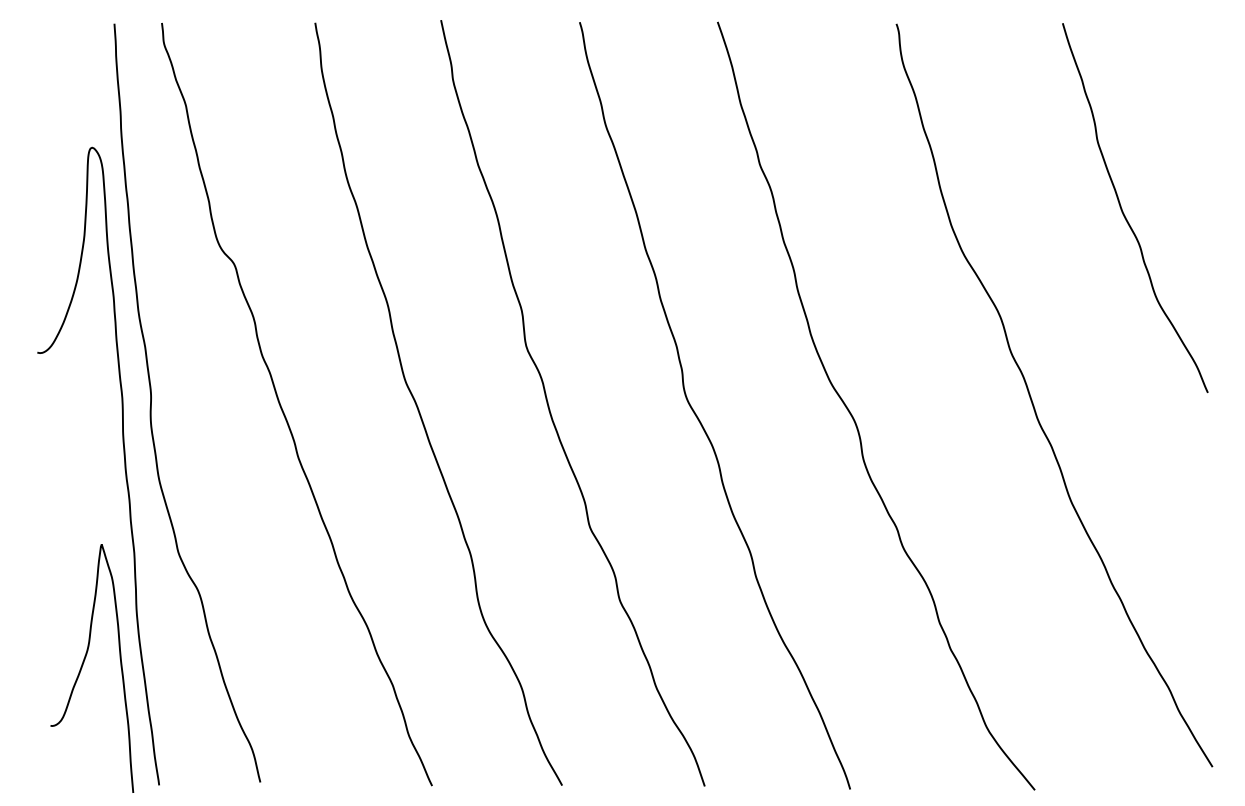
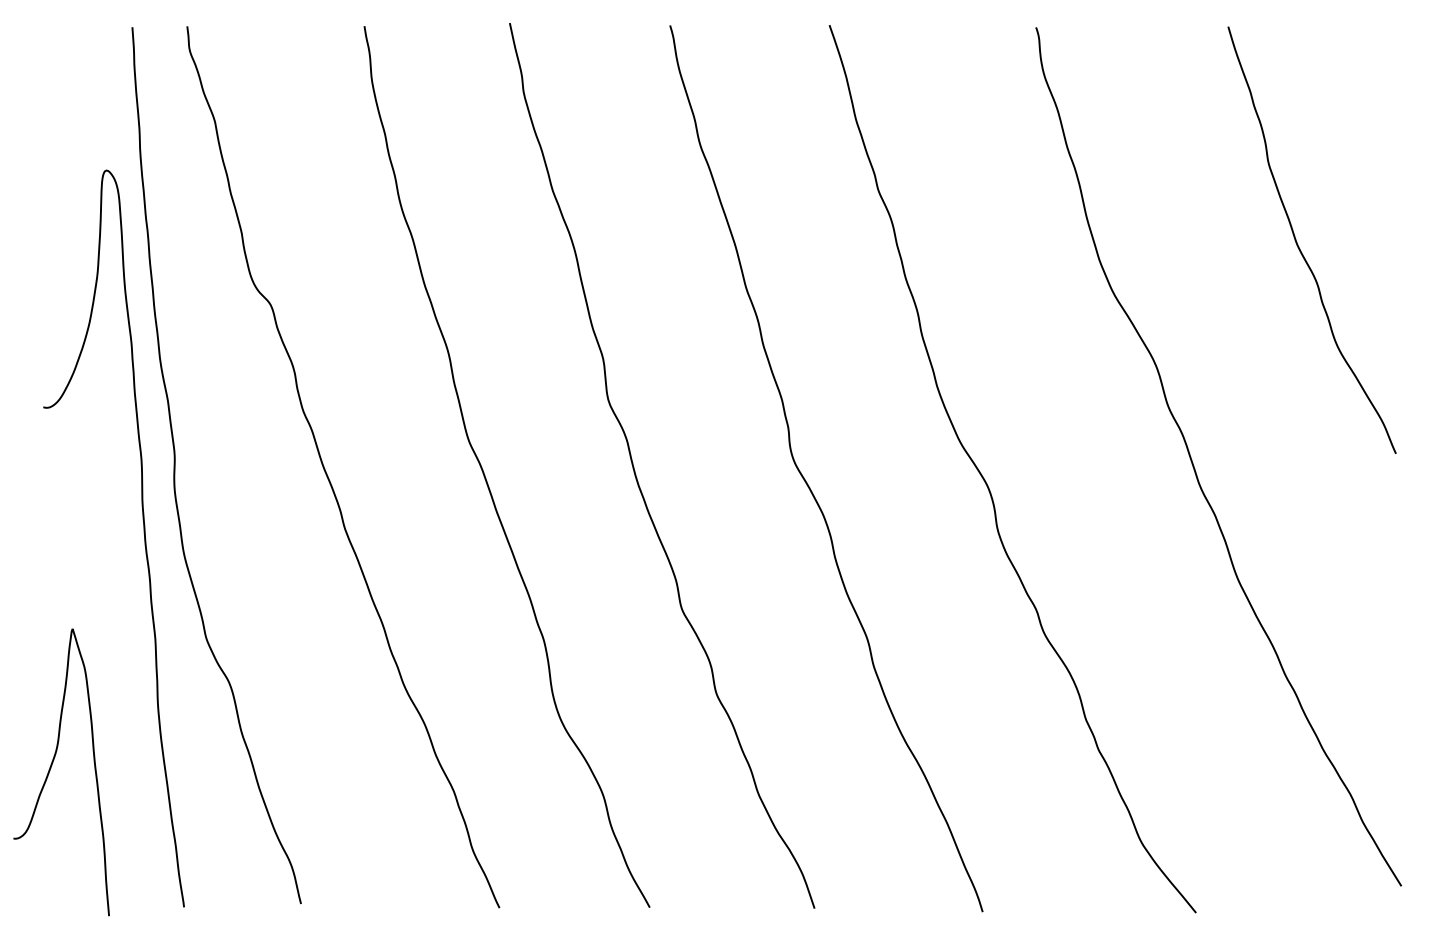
curve: (83, 665) -> (51, 768), moved

